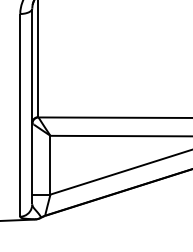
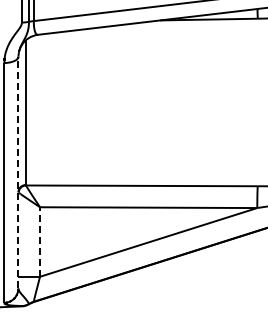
line: (32, 106) -> (18, 172), solid -> dashed
line: (50, 165) -> (40, 242), solid -> dashed

